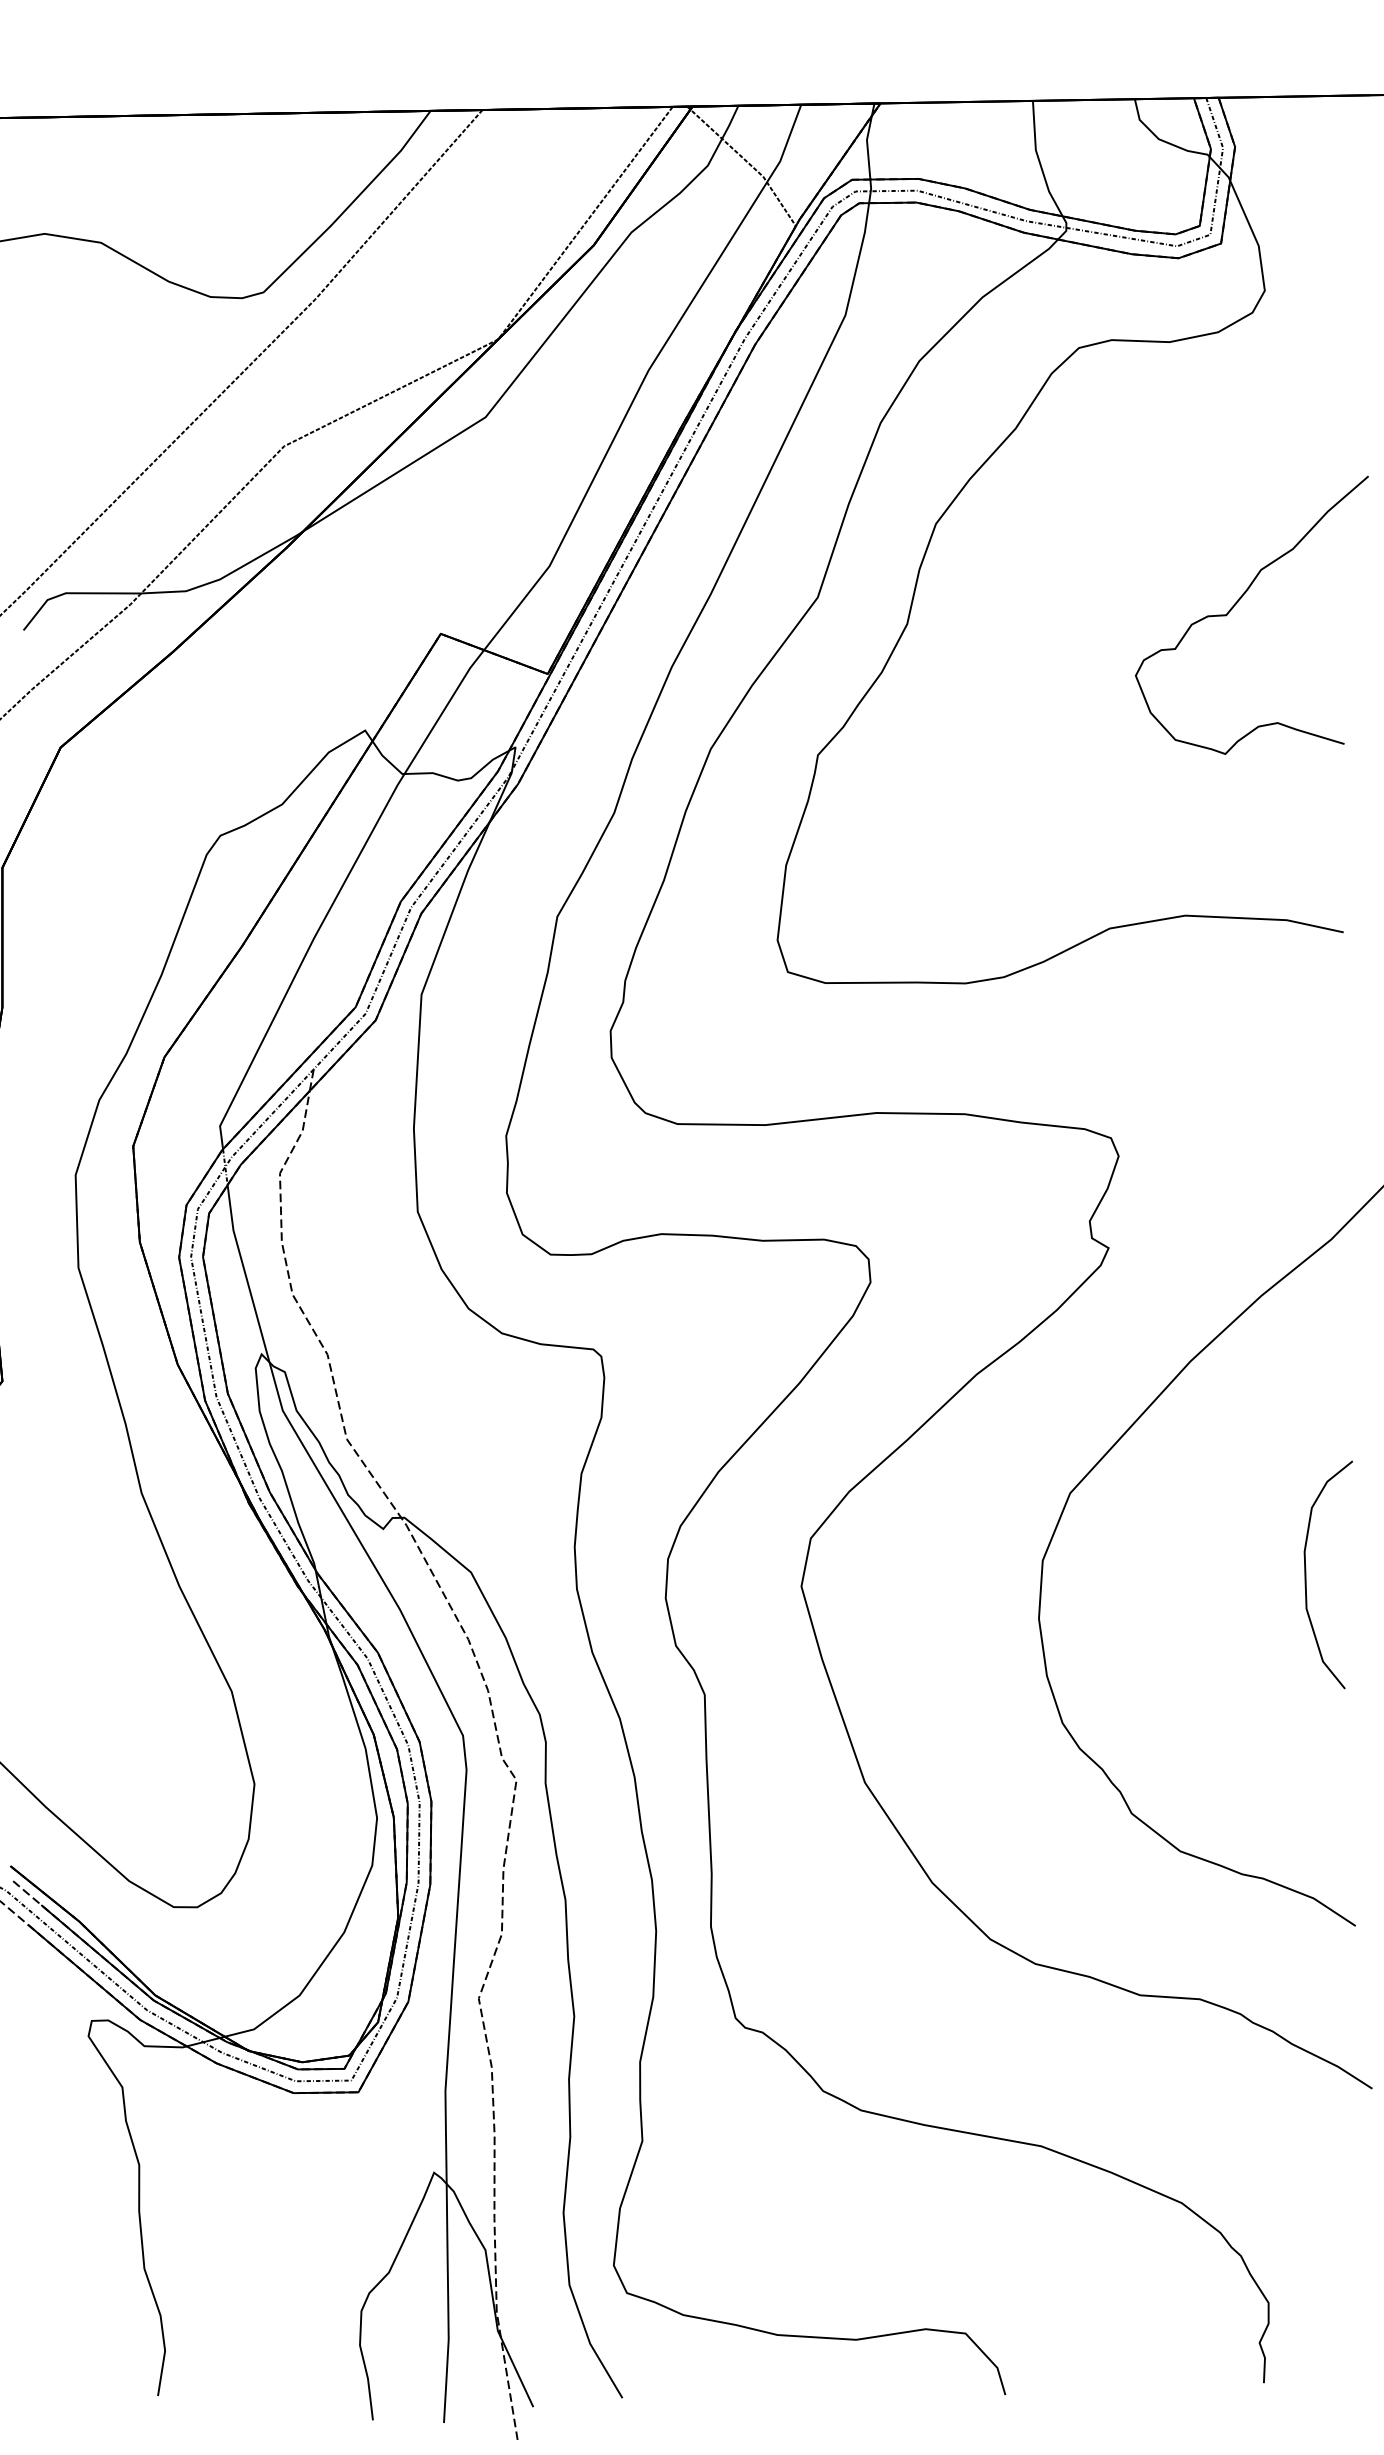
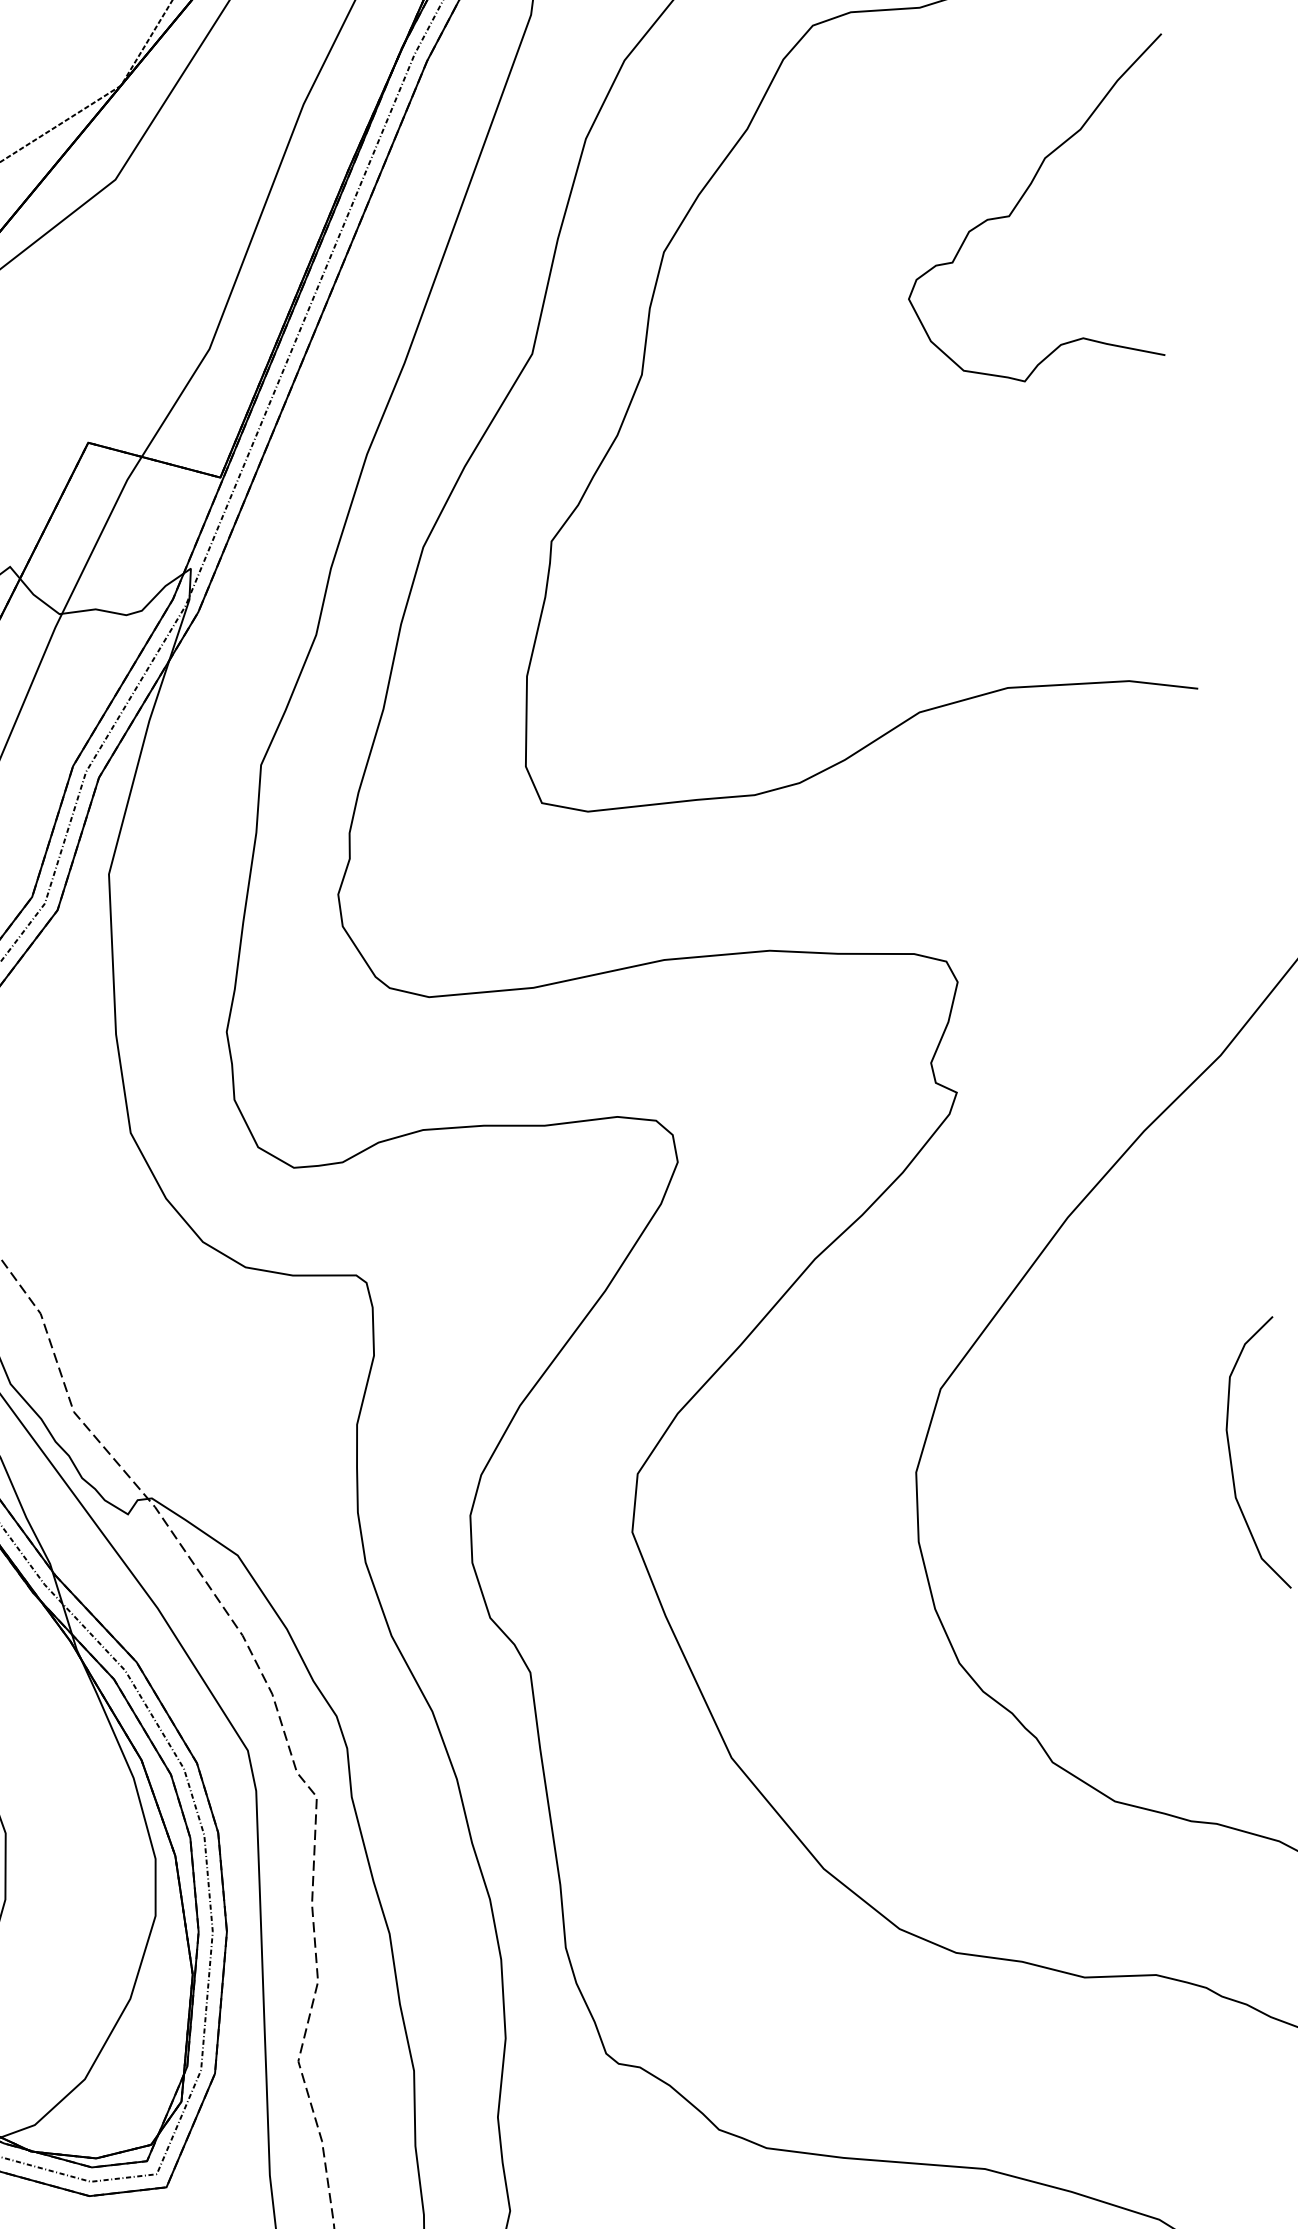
curve: (1238, 602) -> (1022, 199), moved

